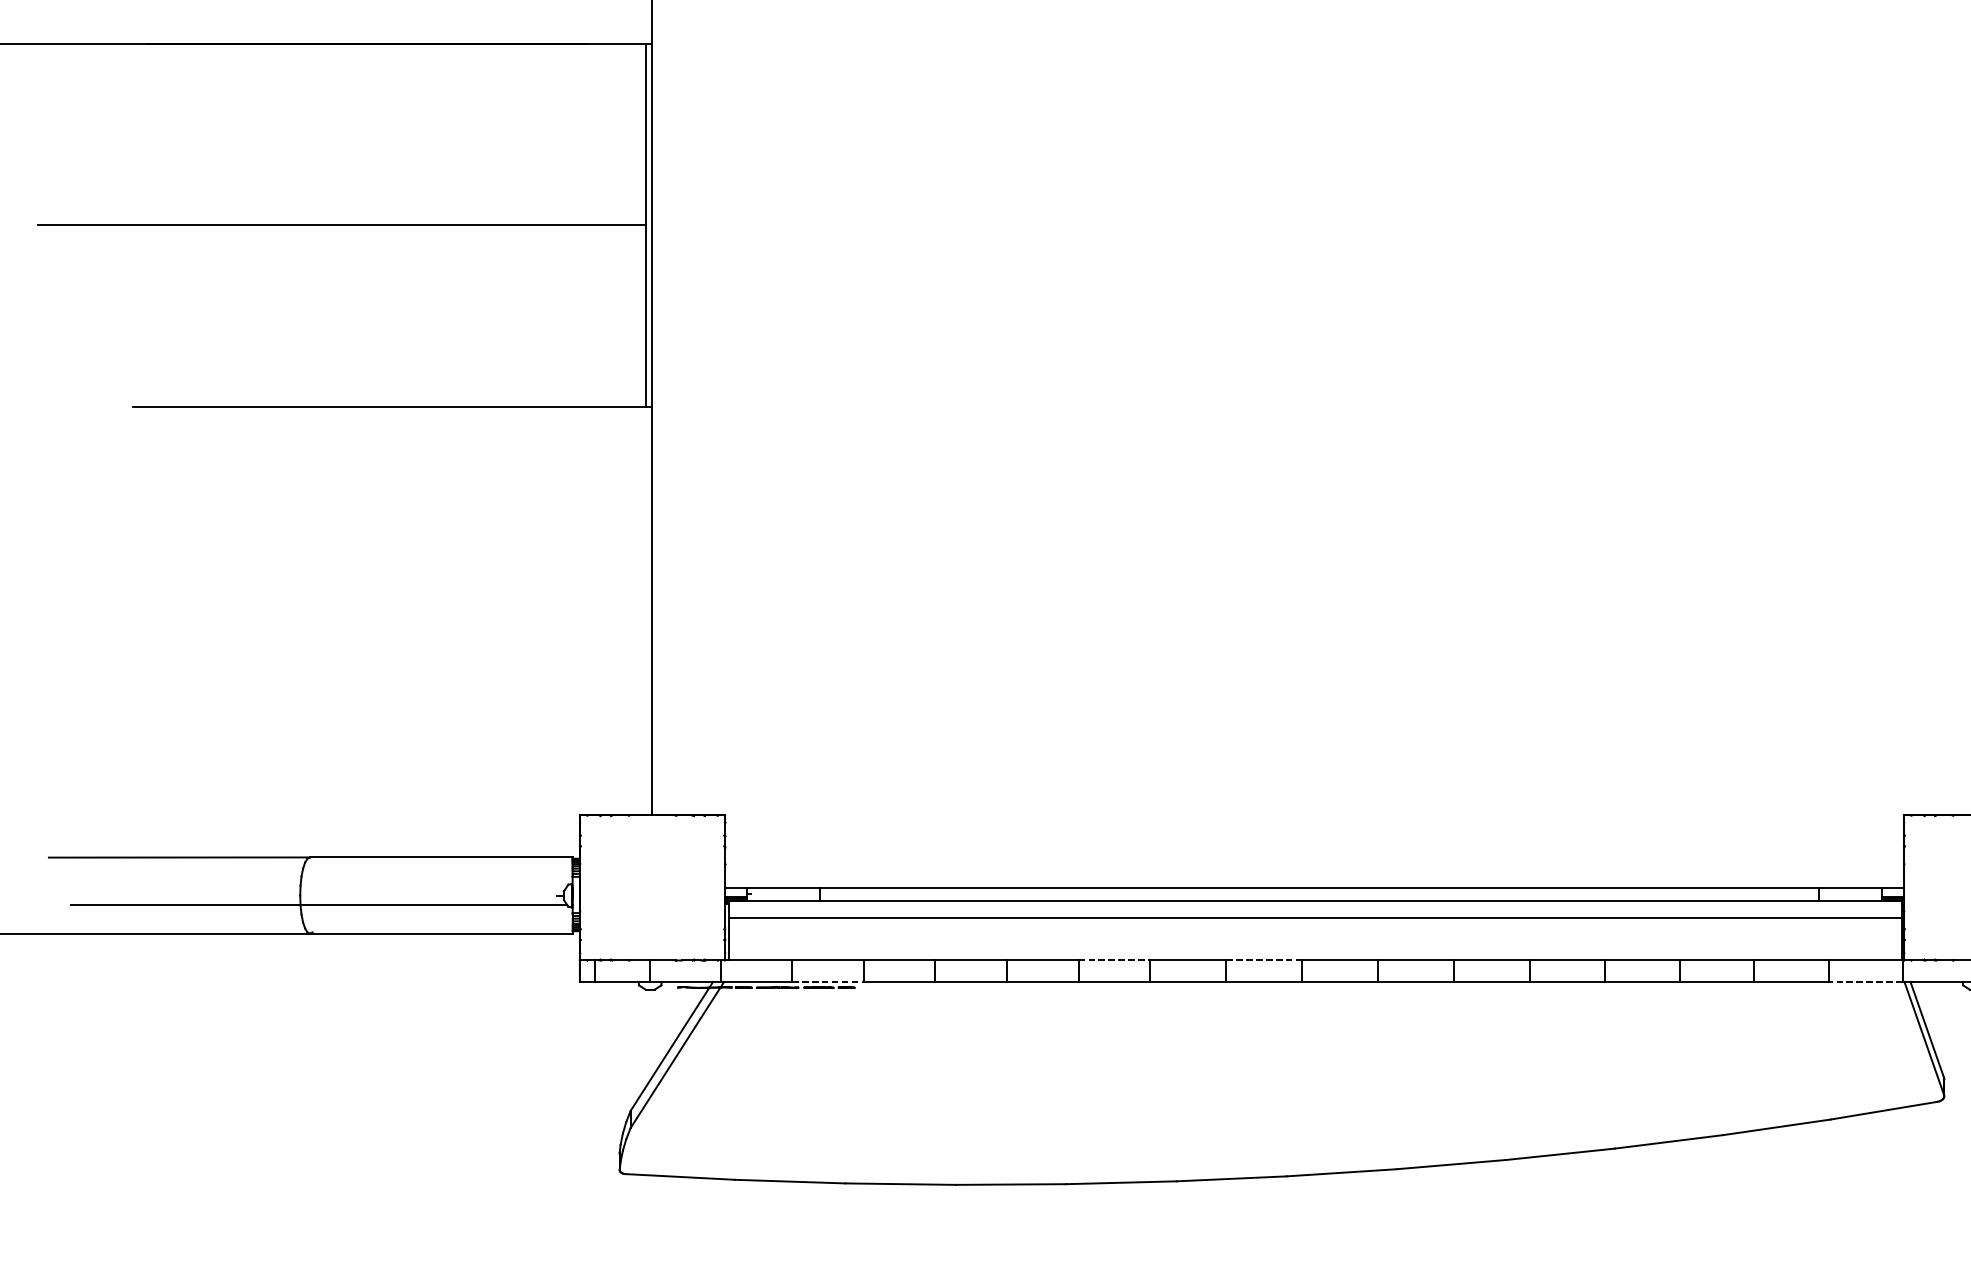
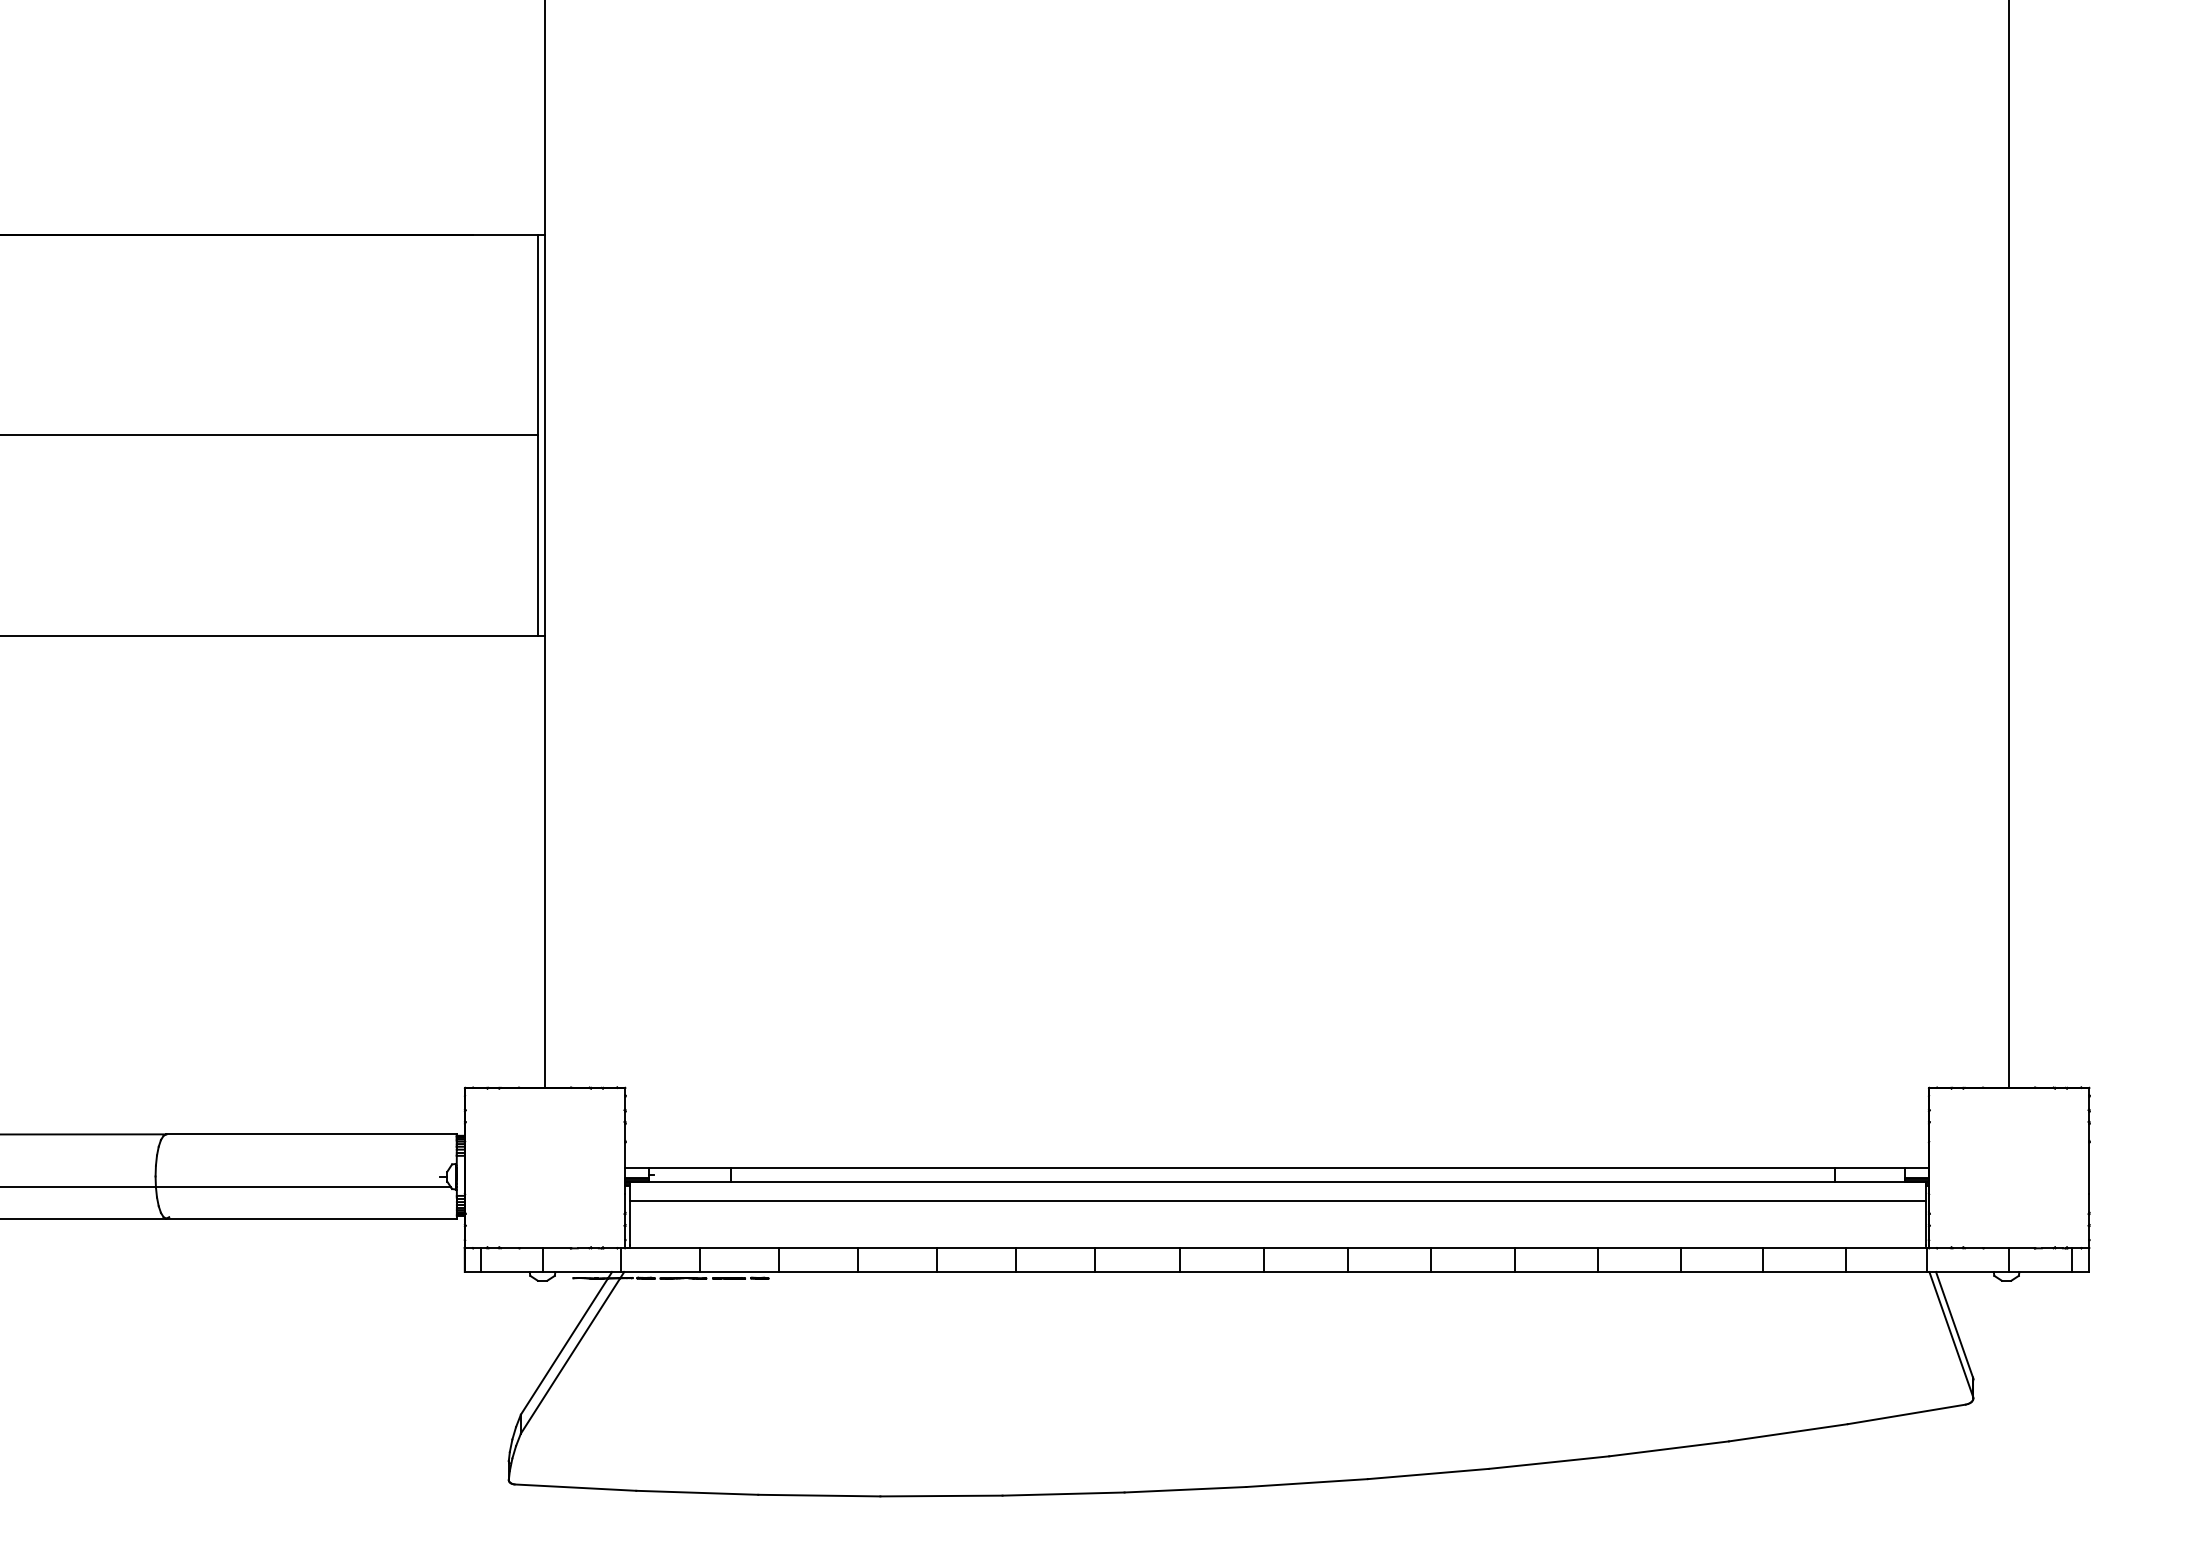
line: (1114, 959) -> (1055, 1247), dashed -> solid
line: (1264, 959) -> (1221, 1247), dashed -> solid
line: (828, 982) -> (739, 1272), dashed -> solid
line: (1865, 982) -> (1886, 1272), dashed -> solid

